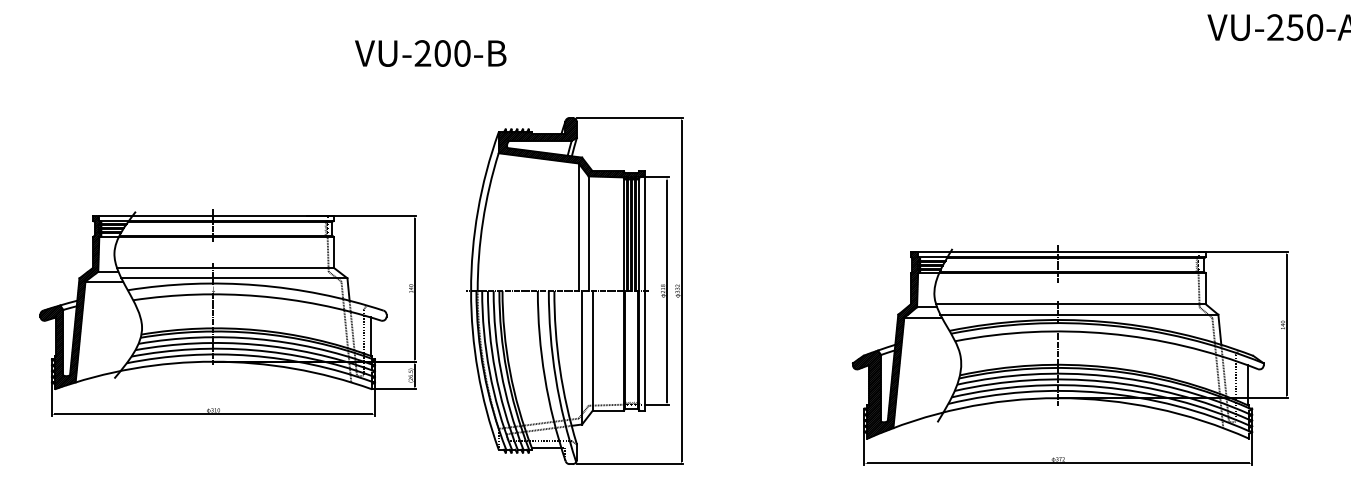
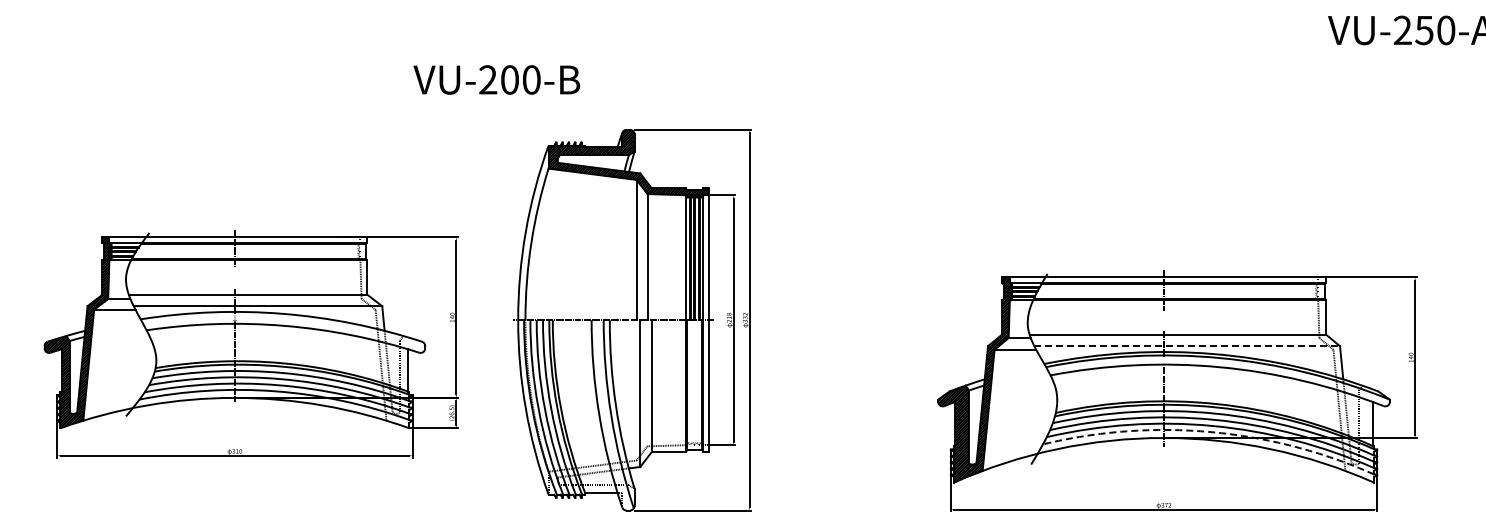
text: (430, 53) -> (496, 79), moved
line: (1079, 314) -> (1187, 346), solid -> dashed
arc: (1101, 393) -> (1211, 432), solid -> dashed

